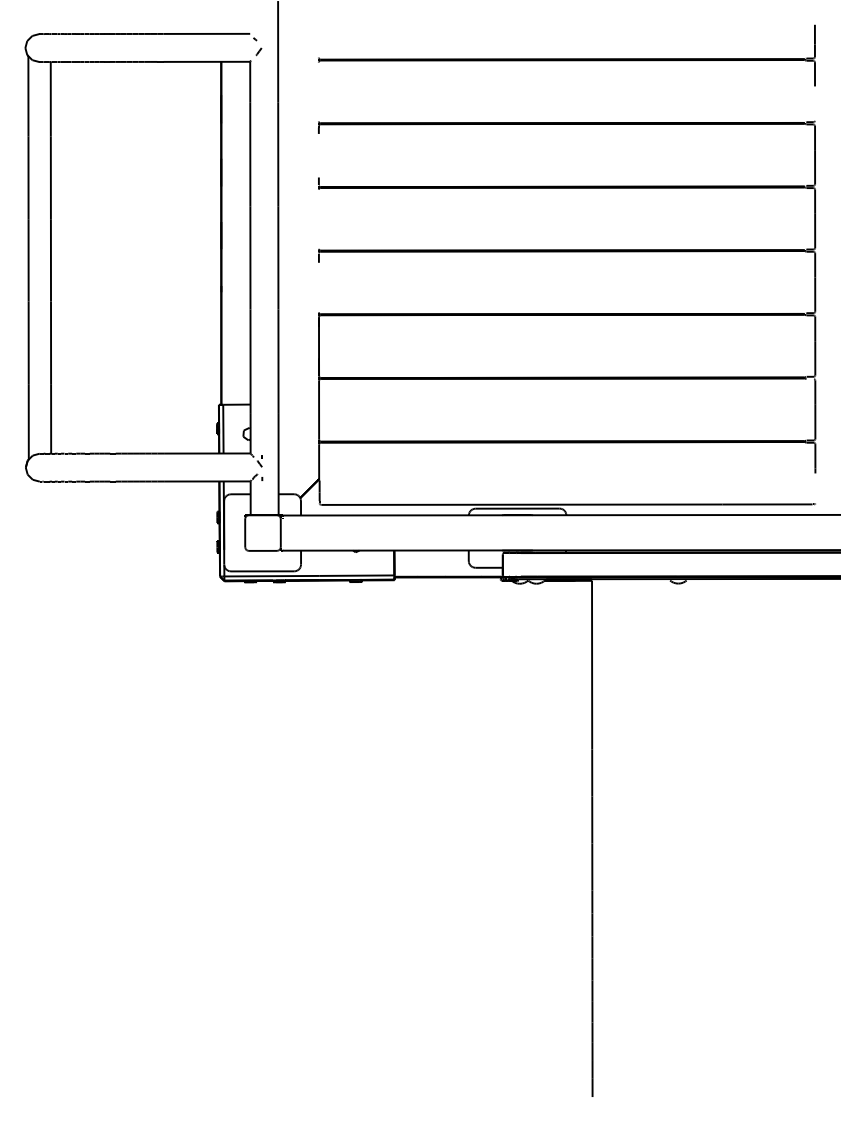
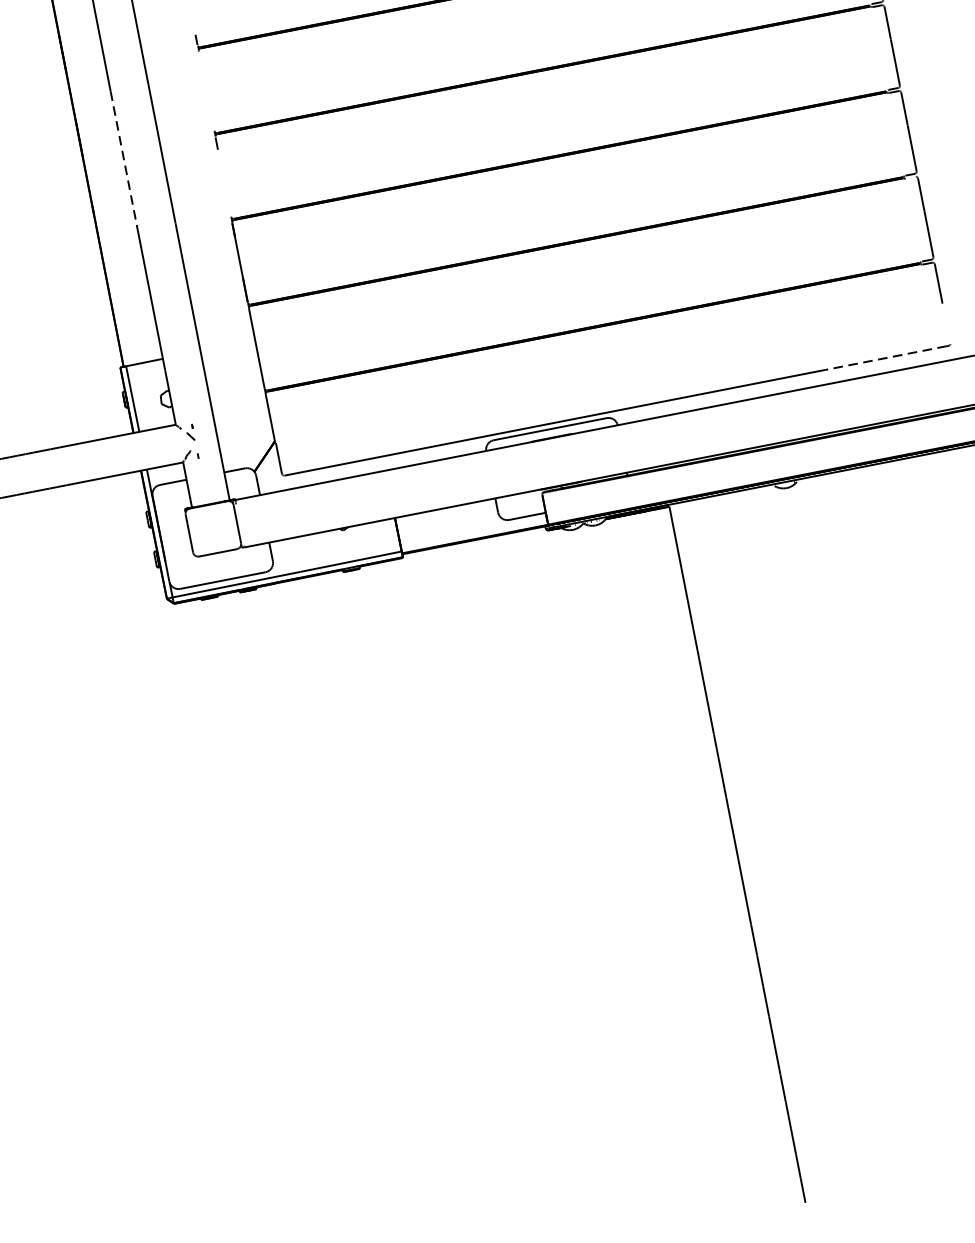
line: (250, 257) -> (124, 160), solid -> dashed
line: (767, 504) -> (886, 358), solid -> dashed

